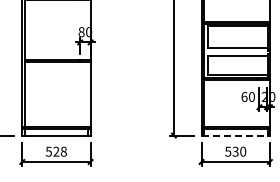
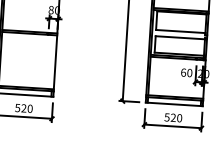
line: (236, 135) -> (174, 104), dashed -> solid
text: (63, 151) -> (29, 108), 528 -> 520
text: (235, 151) -> (173, 117), 530 -> 520

